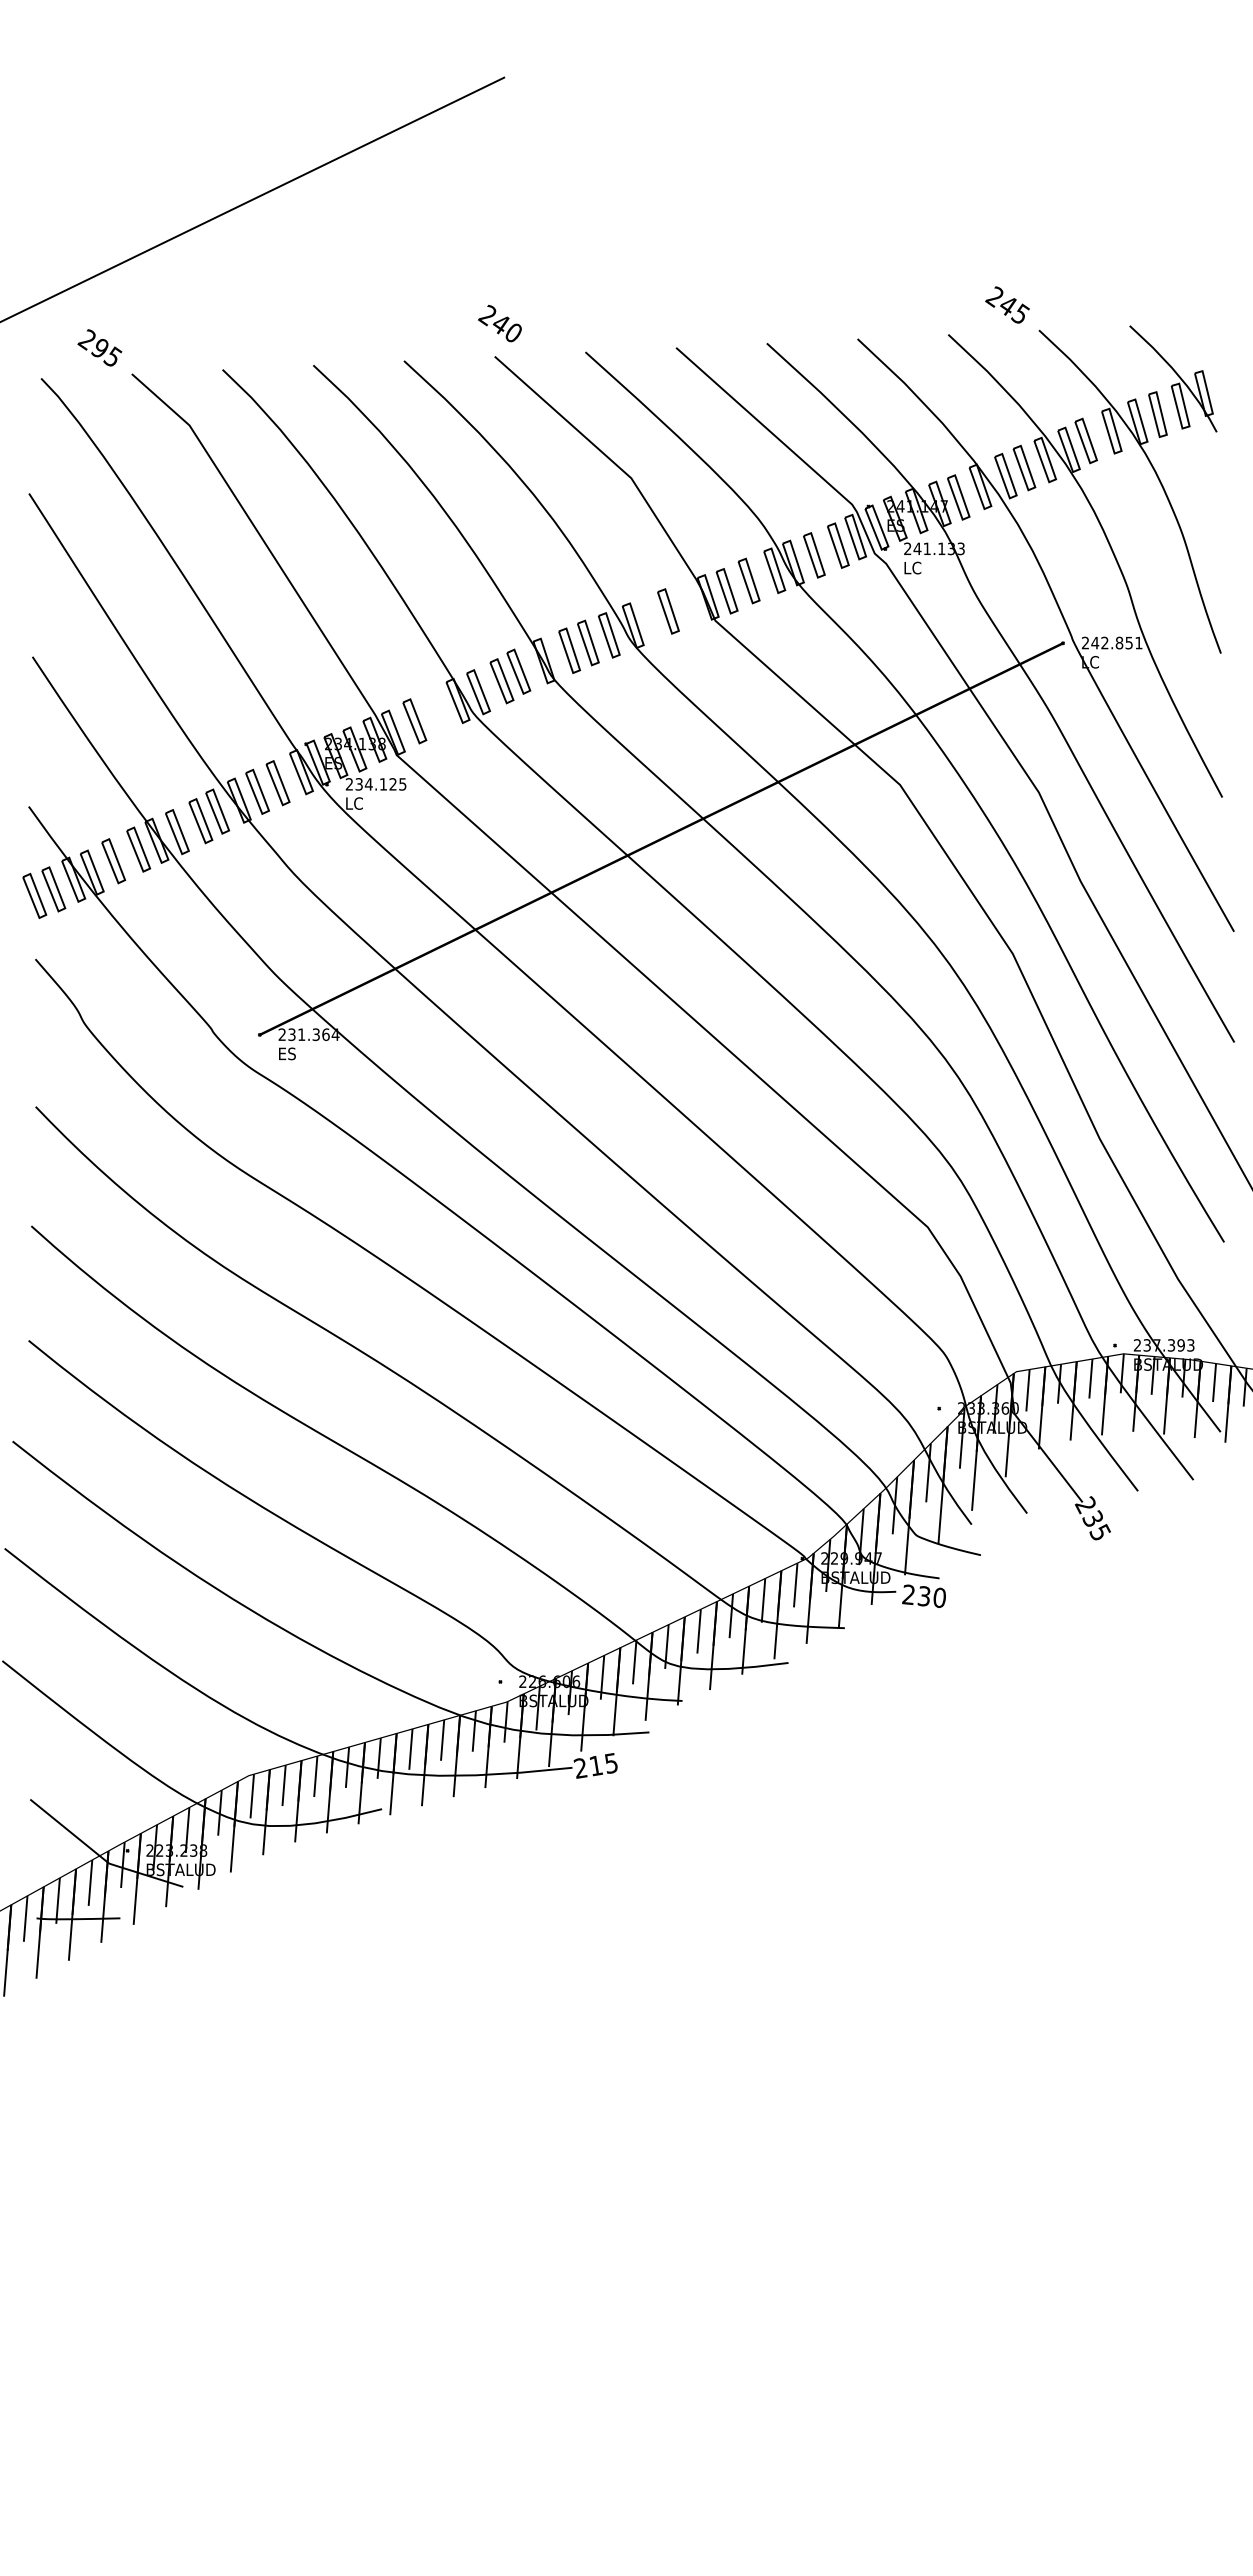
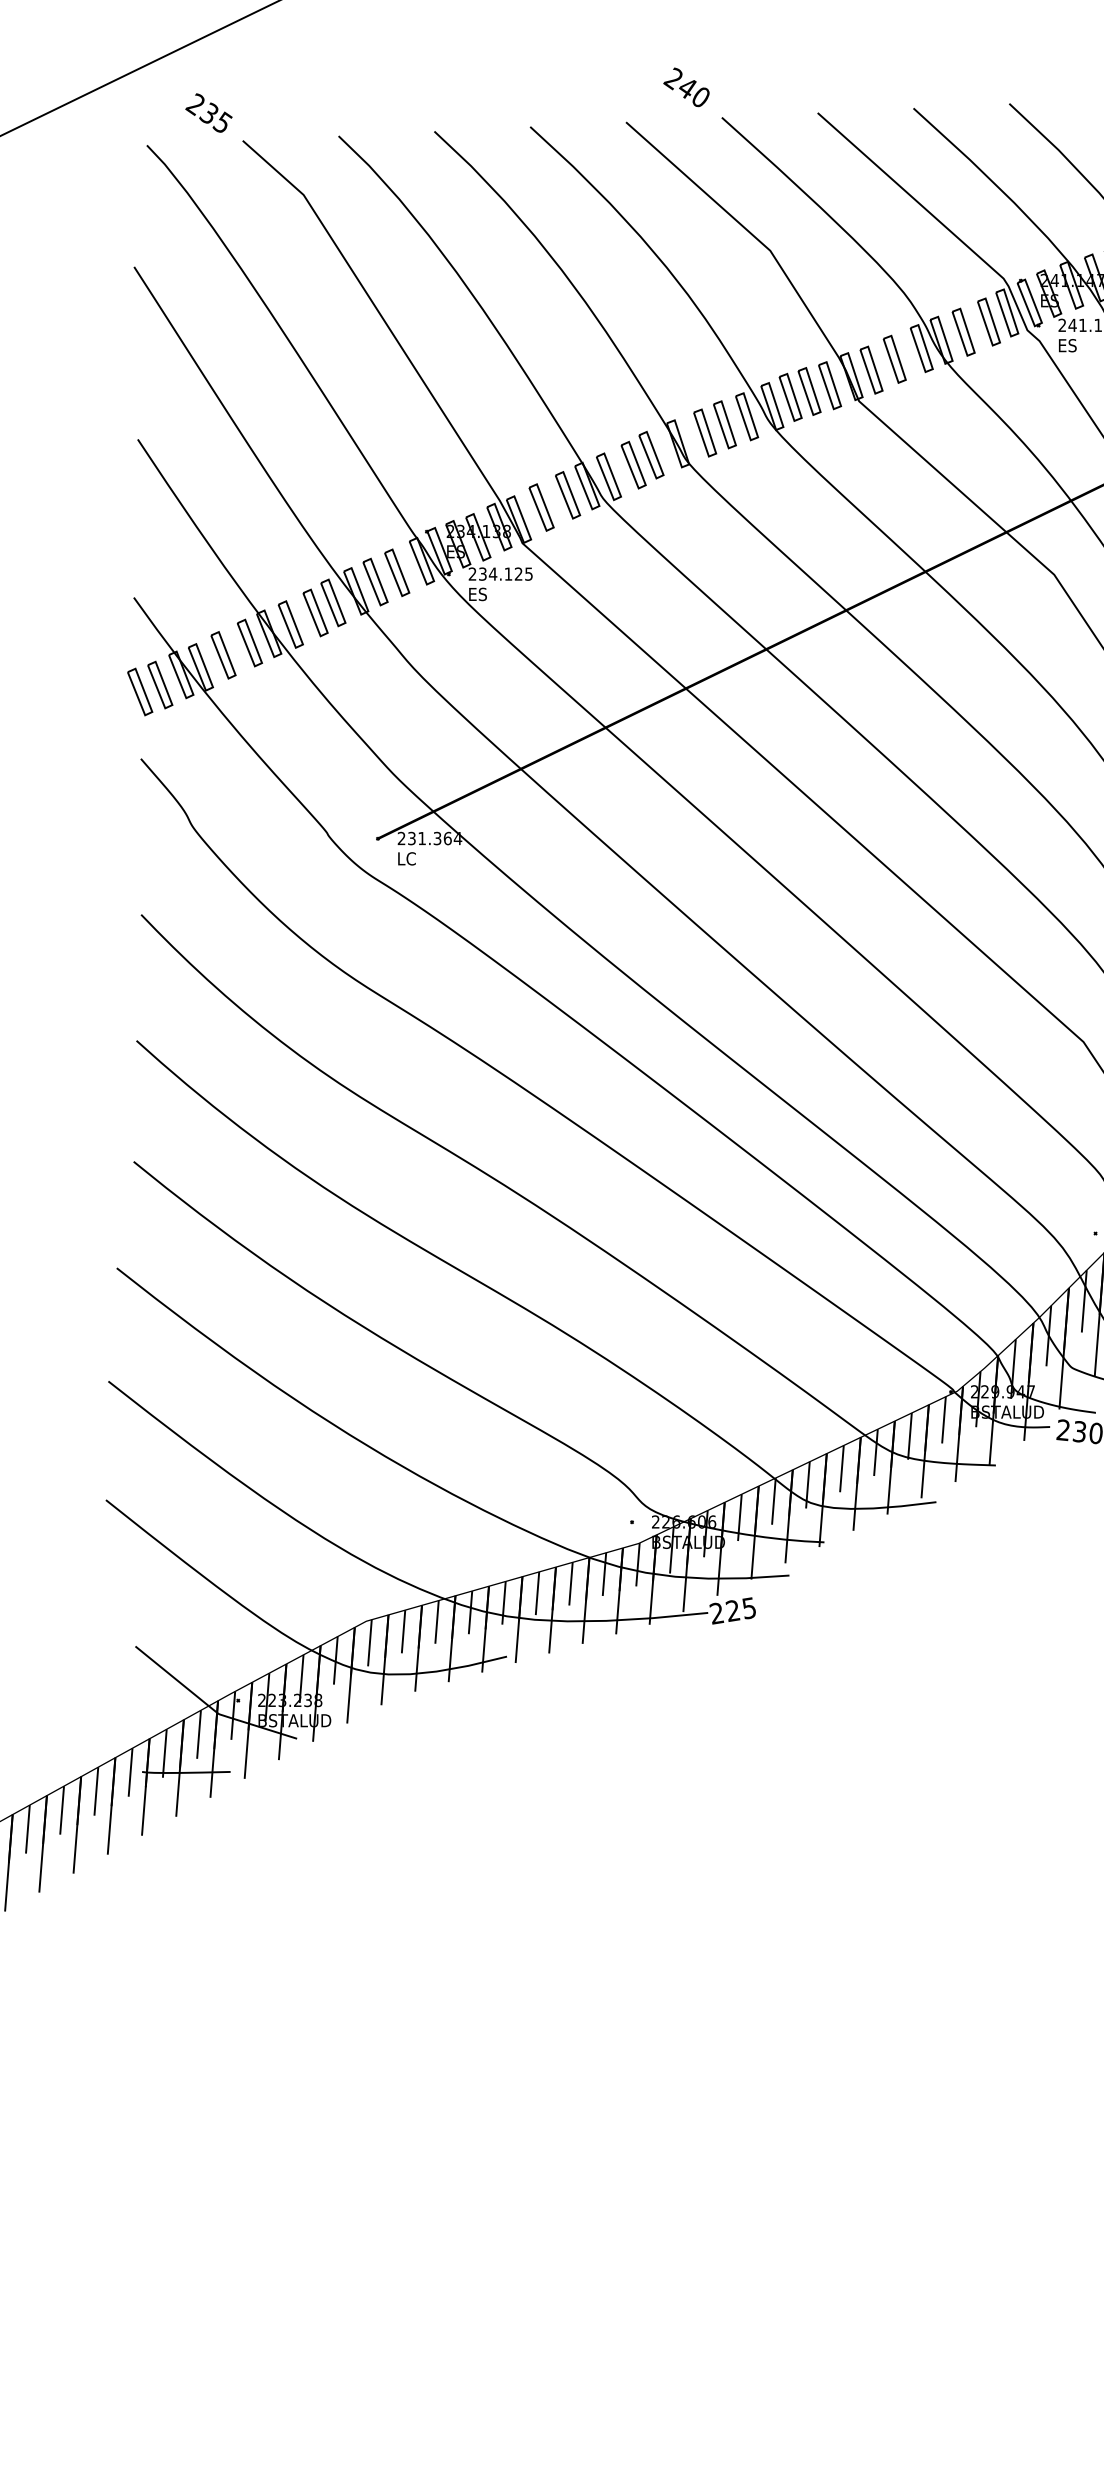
text: (499, 323) -> (686, 87), moved
text: (99, 347) -> (208, 112), 295 -> 235
text: (913, 568) -> (1068, 346), LC -> ES
part: (687, 605) -> (829, 385), added
part: (650, 616) -> (790, 396), added
part: (439, 709) -> (567, 495), added
text: (355, 803) -> (478, 594), LC -> ES
text: (287, 1053) -> (407, 858), ES -> LC
text: (596, 1765) -> (733, 1610), 215 -> 225

